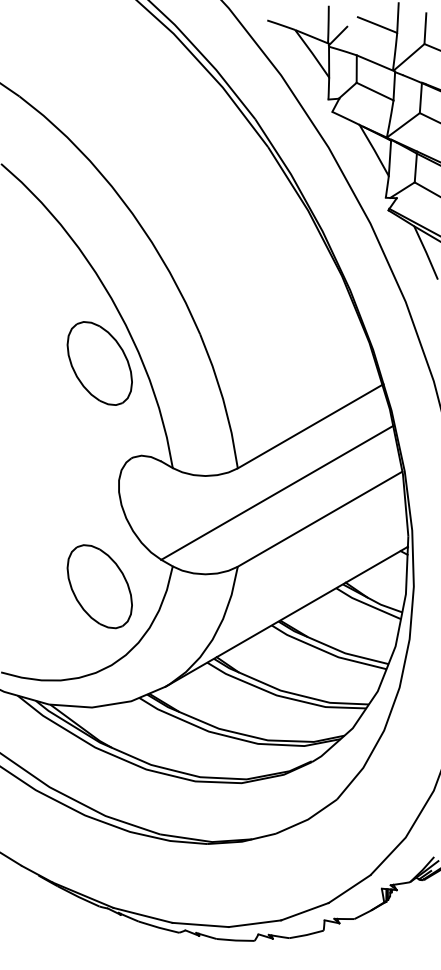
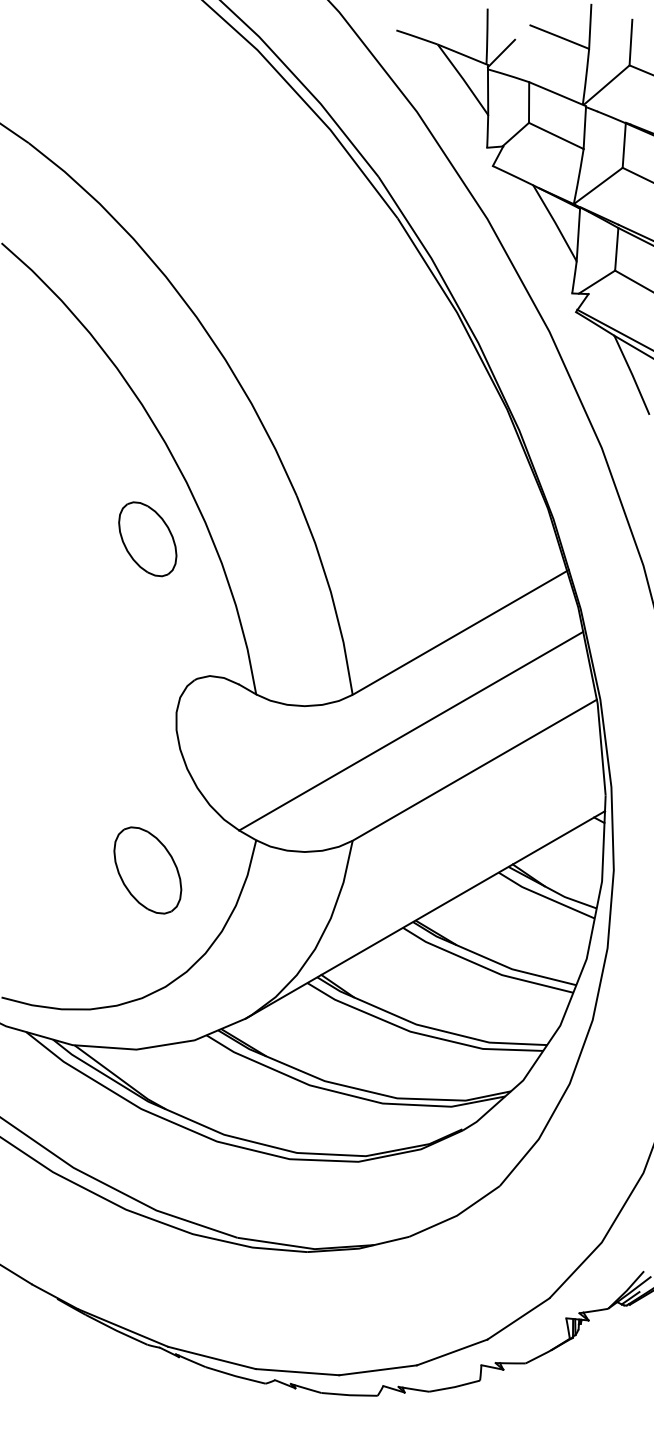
part: (99, 363) -> (147, 539), size x0.6
part: (99, 586) -> (147, 870), size x0.7

